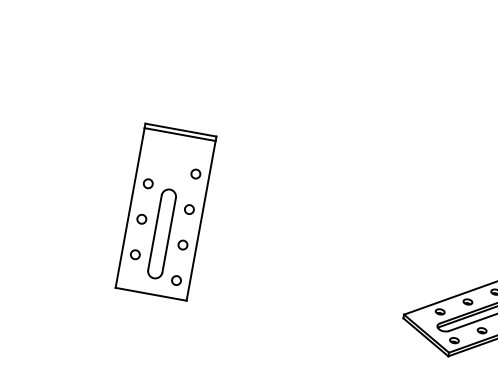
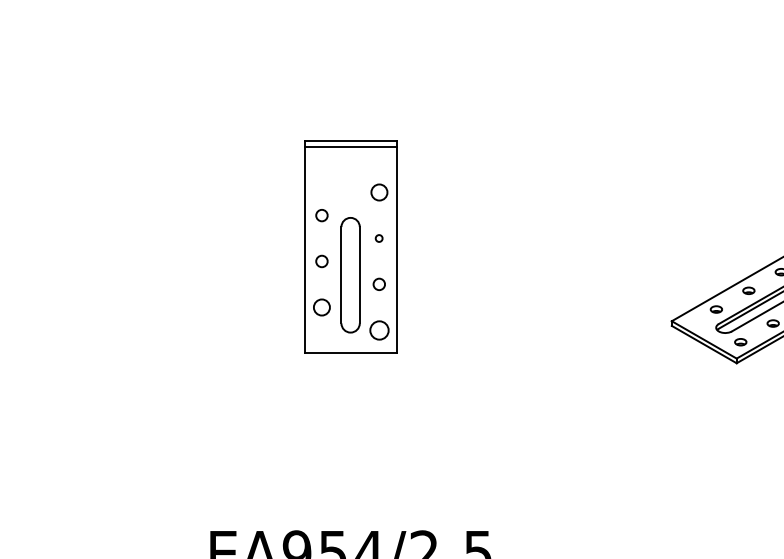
circle: (195, 173) -> (378, 192), size x1.4
circle: (188, 209) -> (378, 238), size x0.6
circle: (135, 254) -> (321, 306), size x1.4
circle: (176, 279) -> (378, 329), size x1.6

